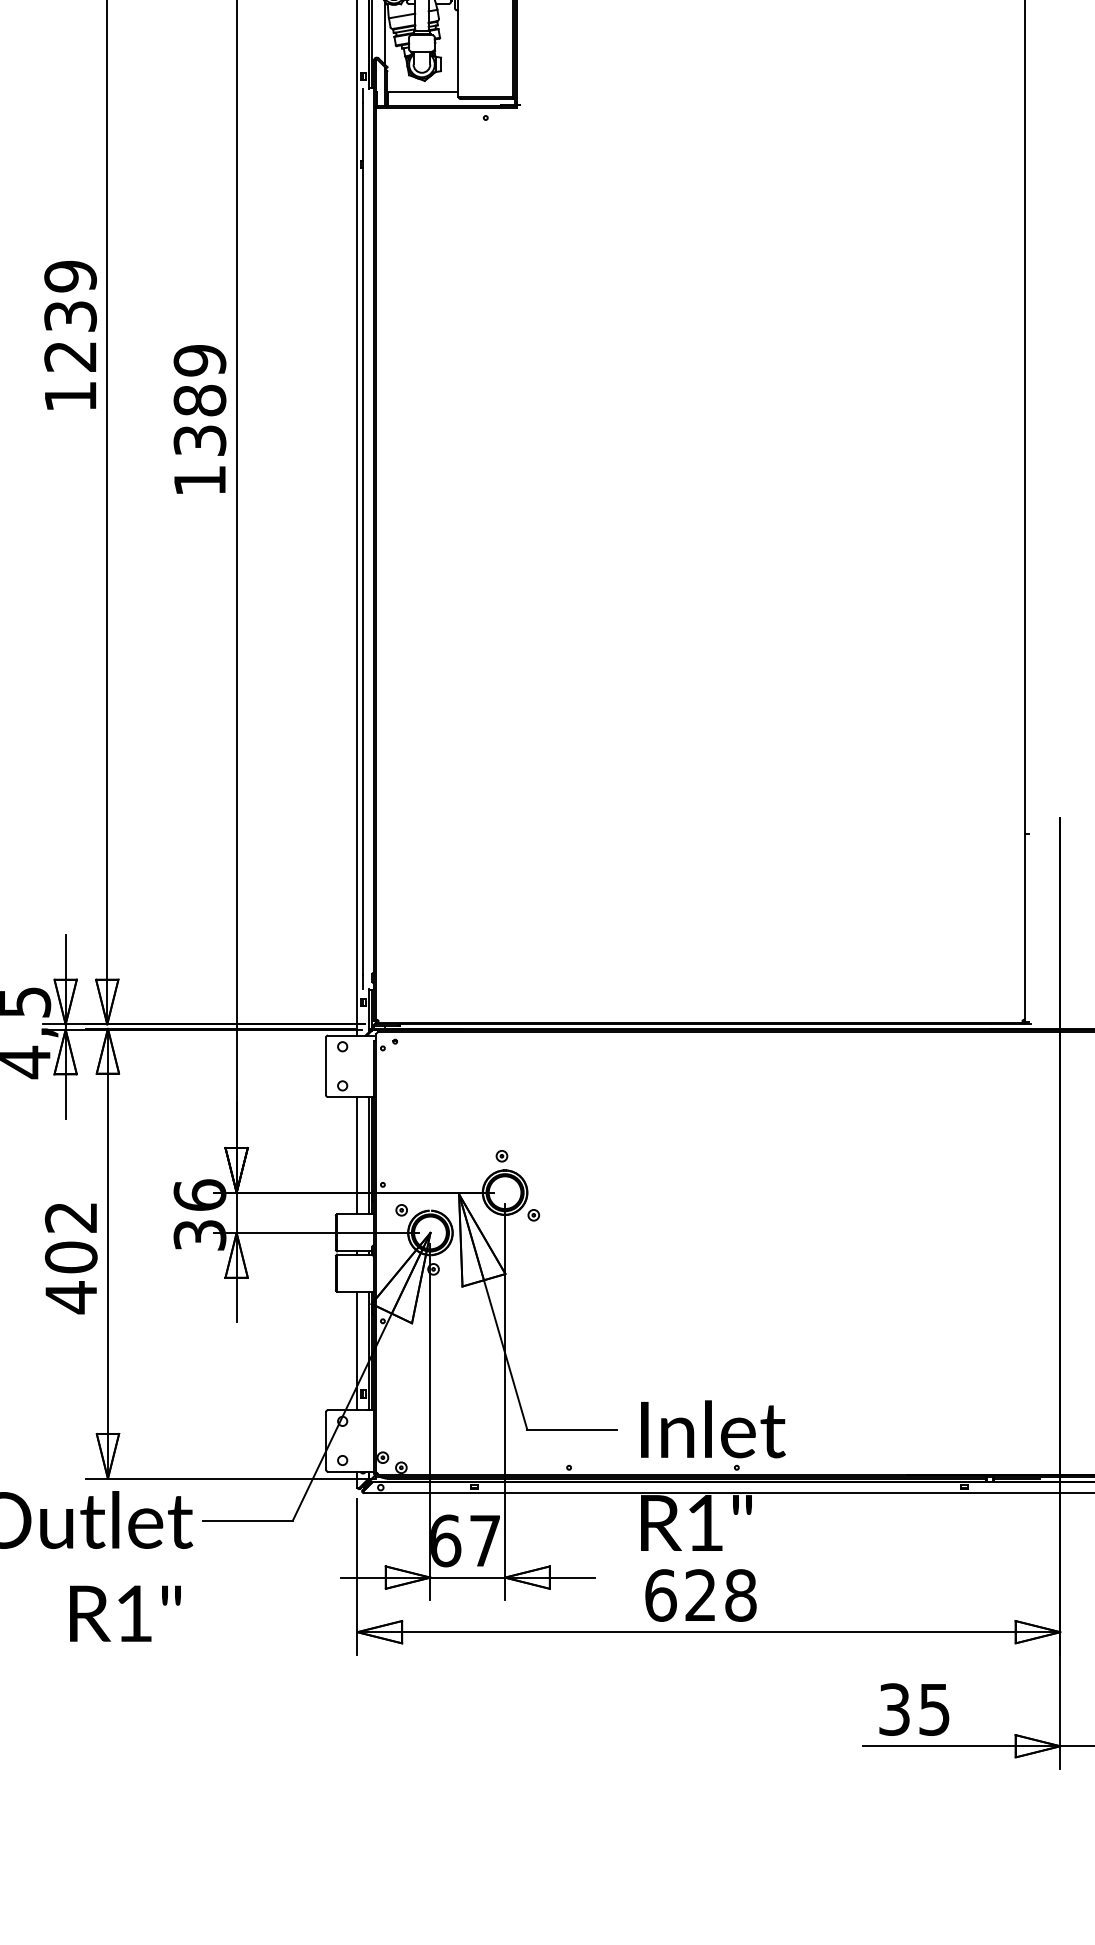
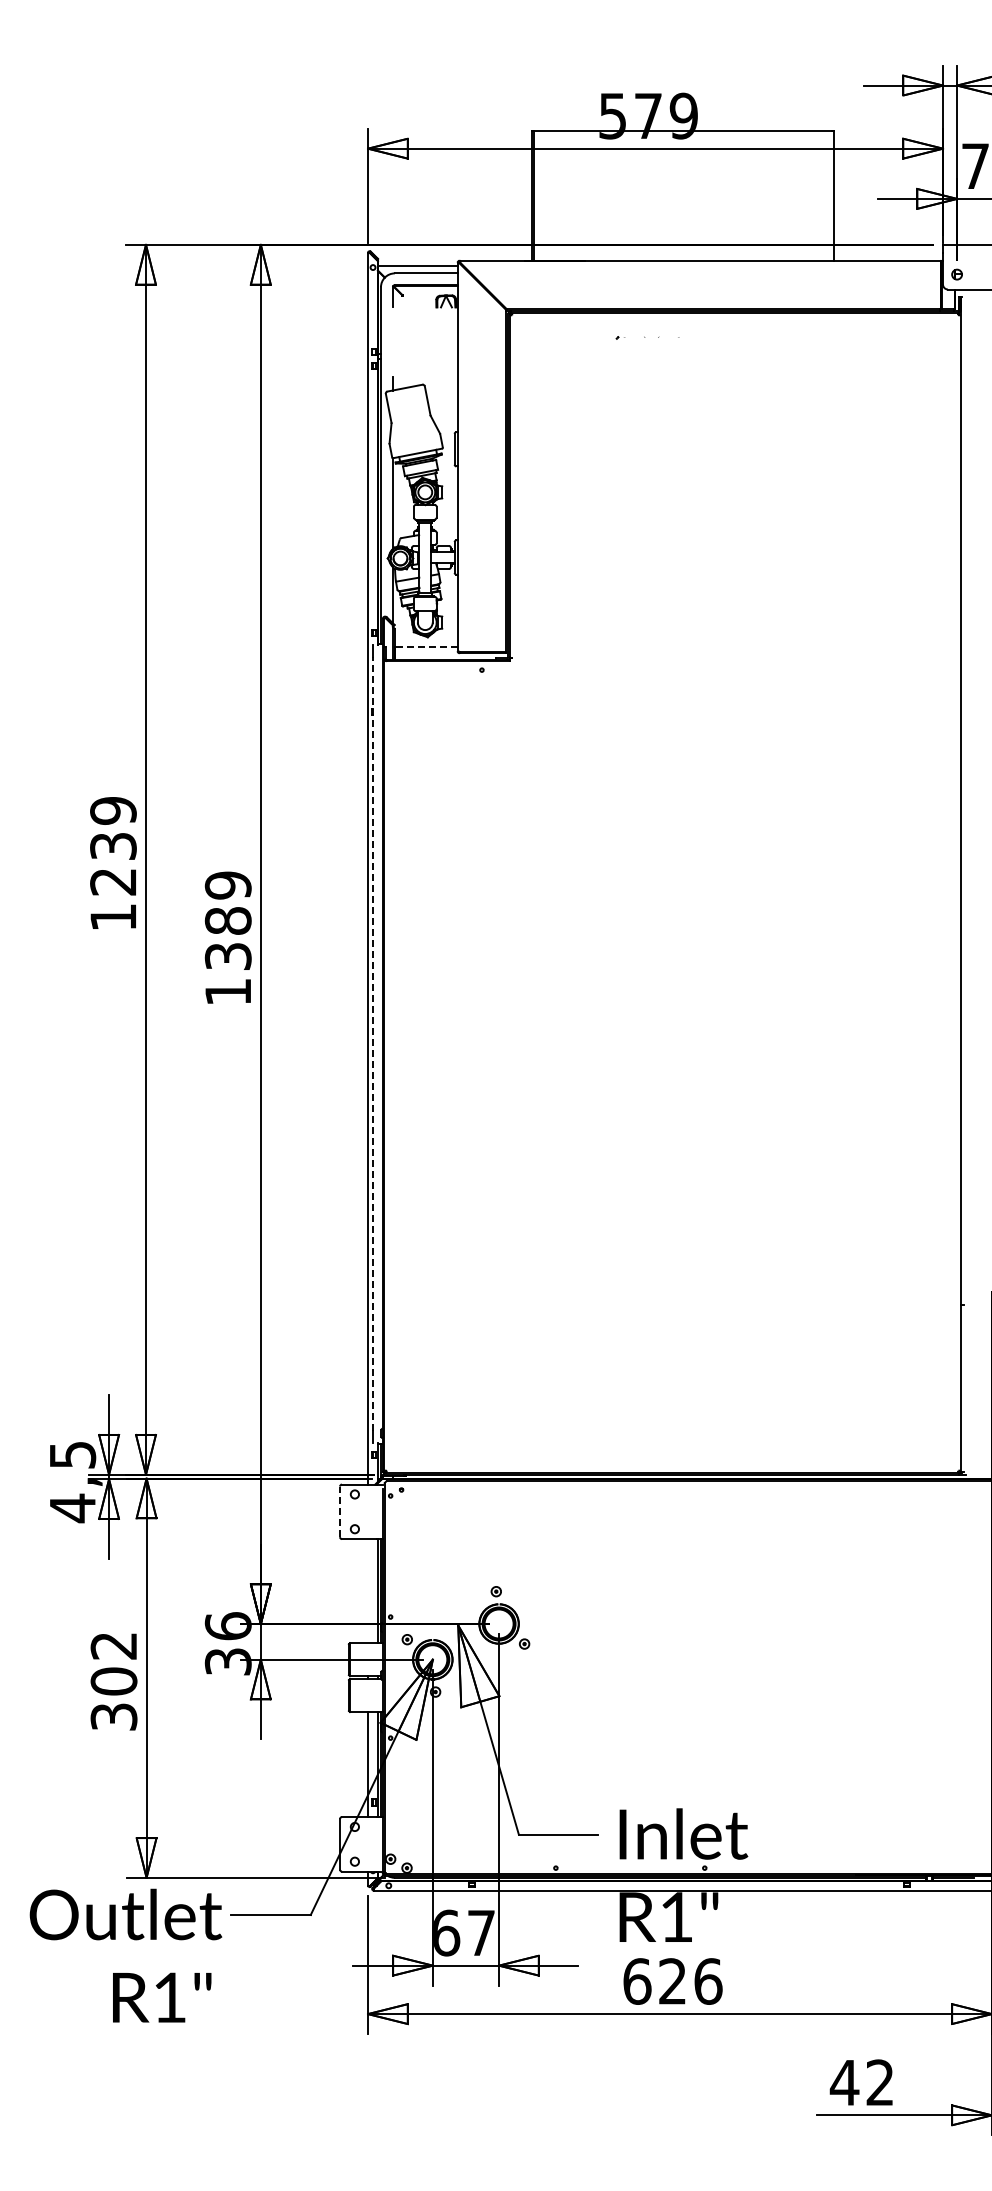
line: (422, 92) -> (425, 647), solid -> dashed
line: (362, 538) -> (372, 1043), solid -> dashed
line: (326, 1065) -> (340, 1511), solid -> dashed
line: (357, 1156) -> (368, 1591), removed
text: (70, 1296) -> (113, 1716), 402 -> 302
text: (741, 1595) -> (708, 1981), 628 -> 626
text: (913, 1709) -> (861, 2082), 35 -> 42

